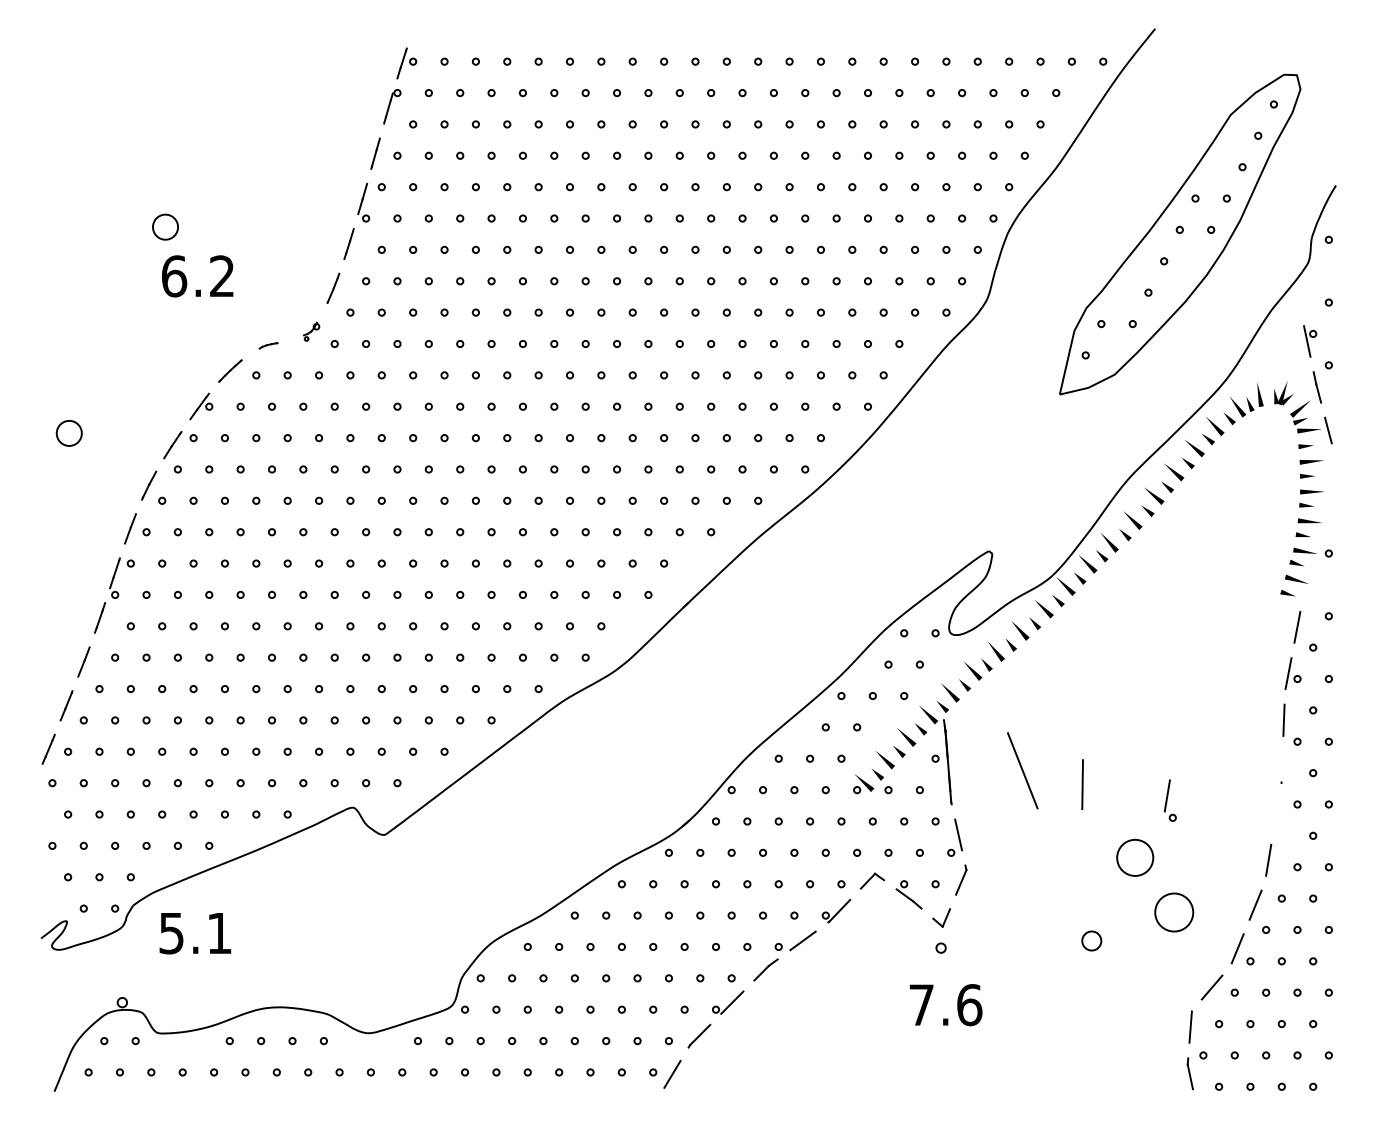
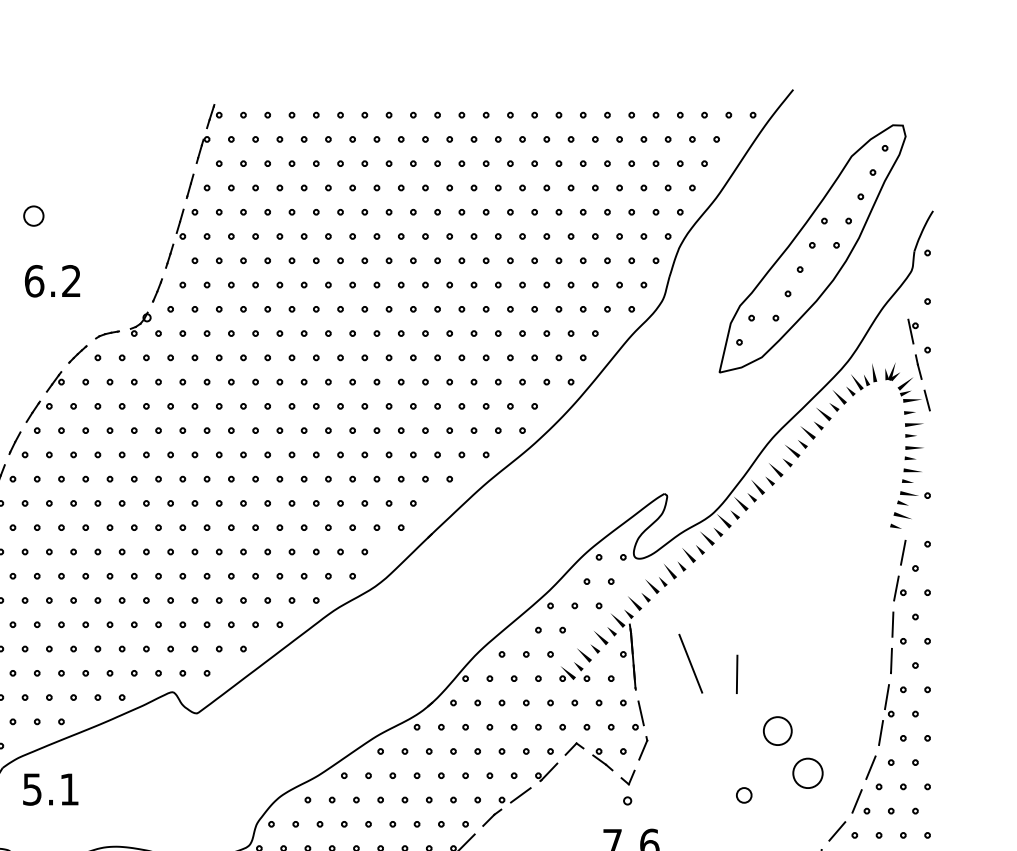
part: (165, 226) -> (33, 215), moved
part: (311, 331) -> (140, 323), size x1.67
part: (268, 345) -> (107, 334), size x1.67
line: (1281, 766) -> (890, 660), added
part: (1169, 800) -> (888, 700), moved

